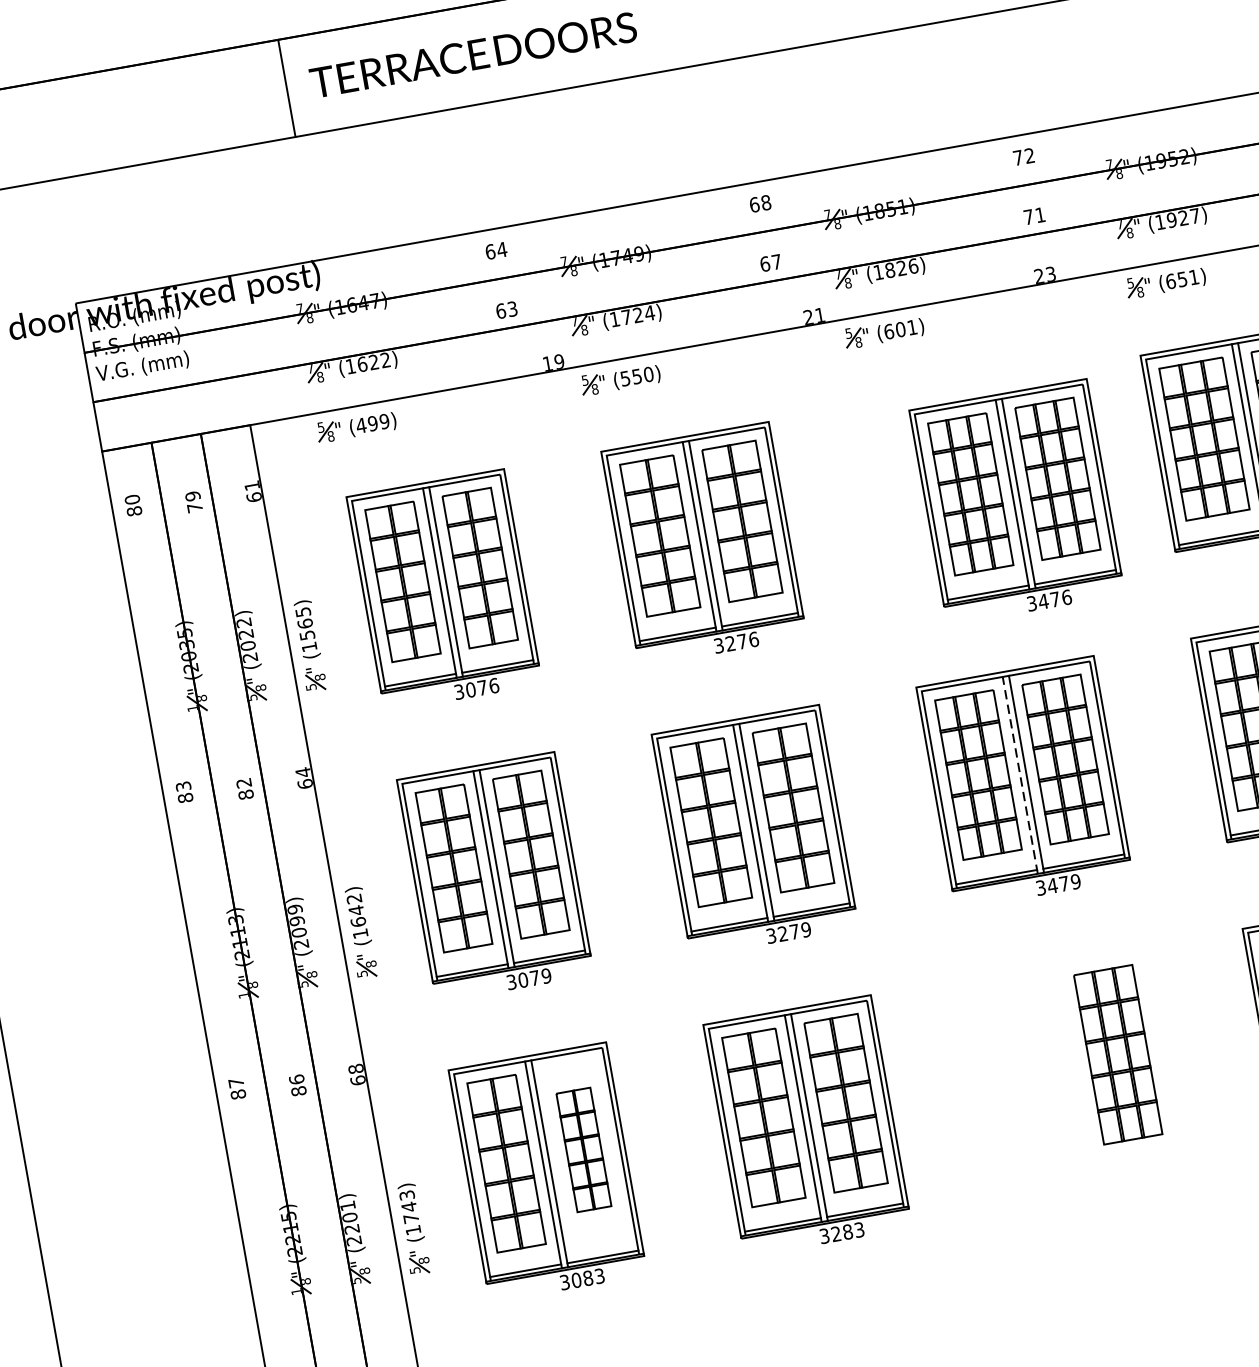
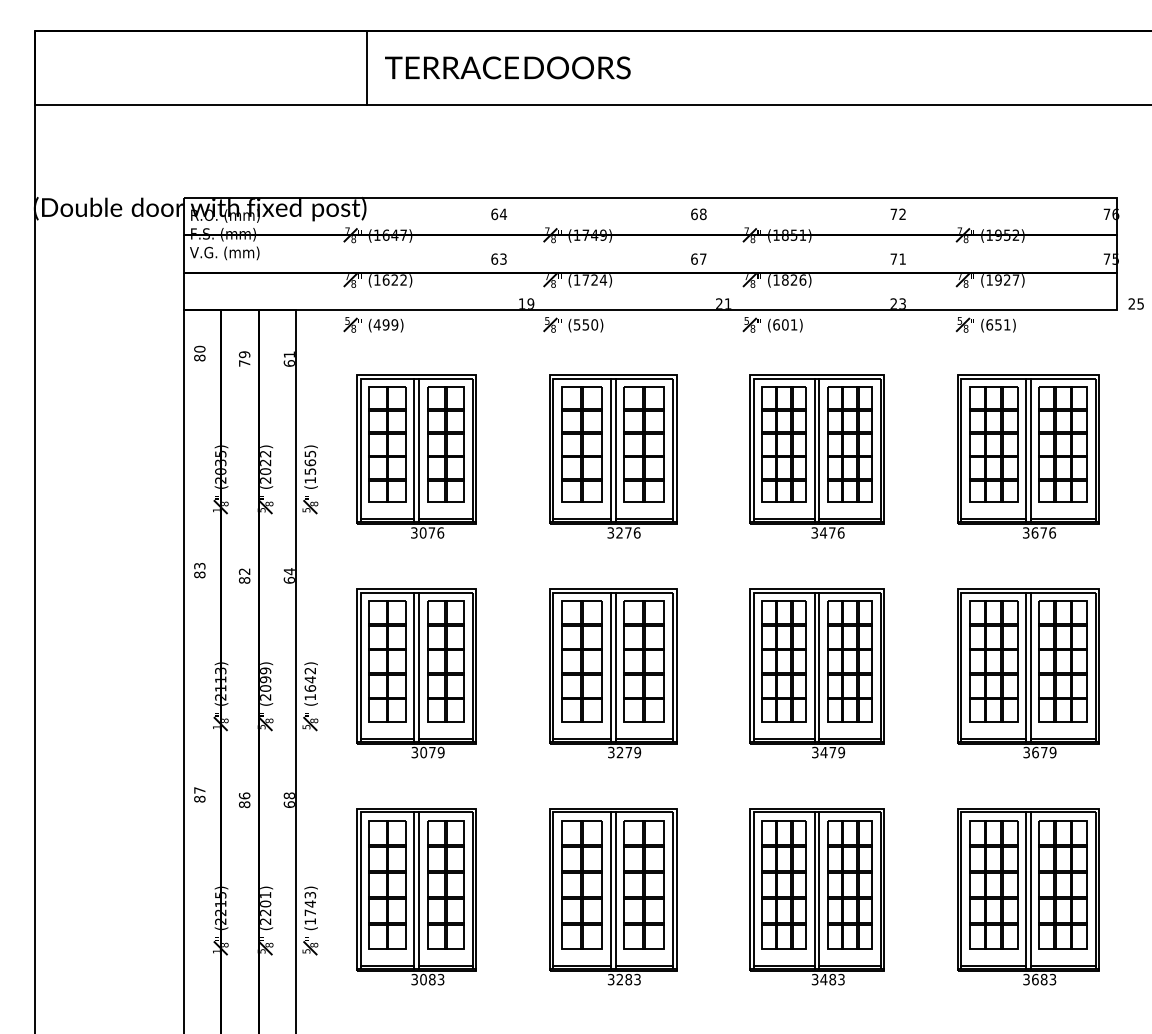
part: (1016, 502) -> (816, 456), moved
line: (1019, 774) -> (814, 666), dashed -> solid
part: (1076, 1077) -> (816, 896), added
part: (583, 1149) -> (445, 884), size x1.43

